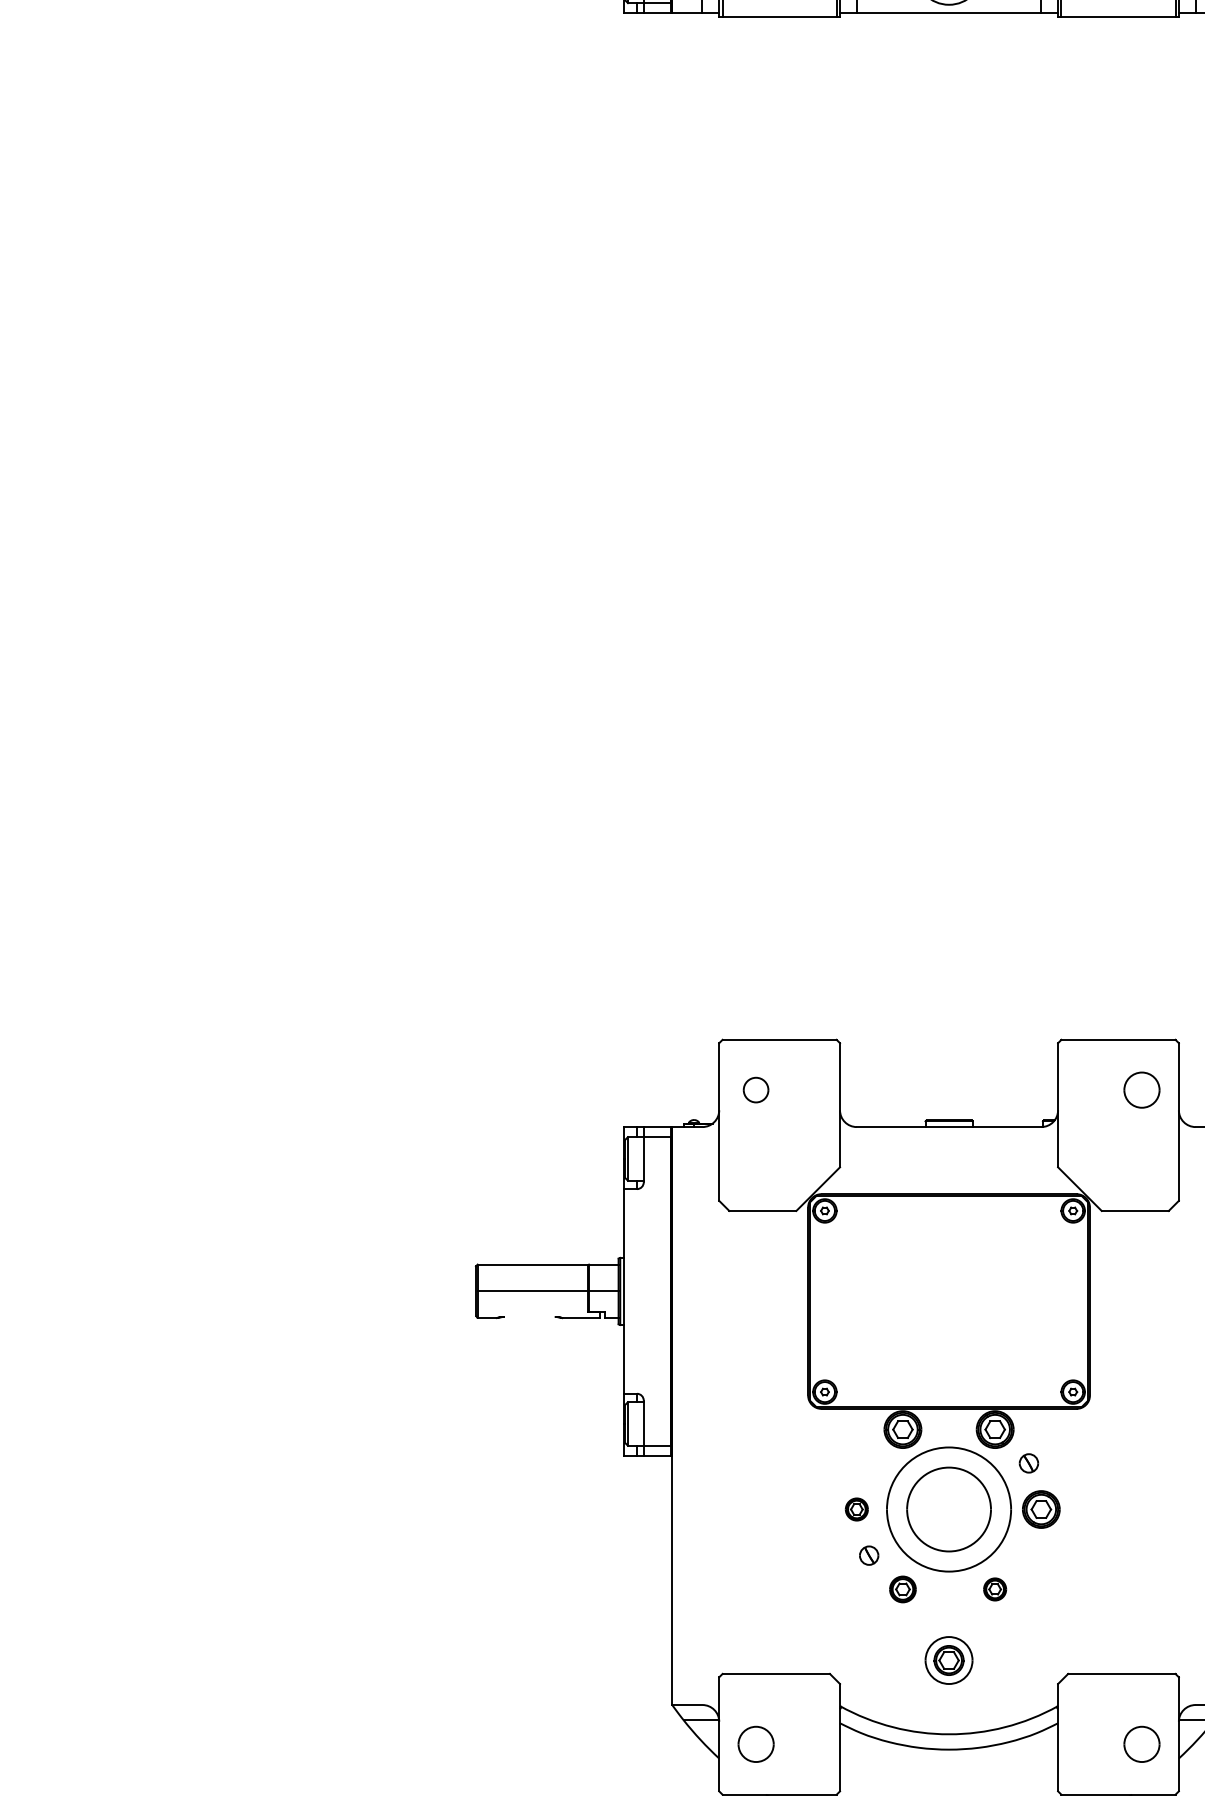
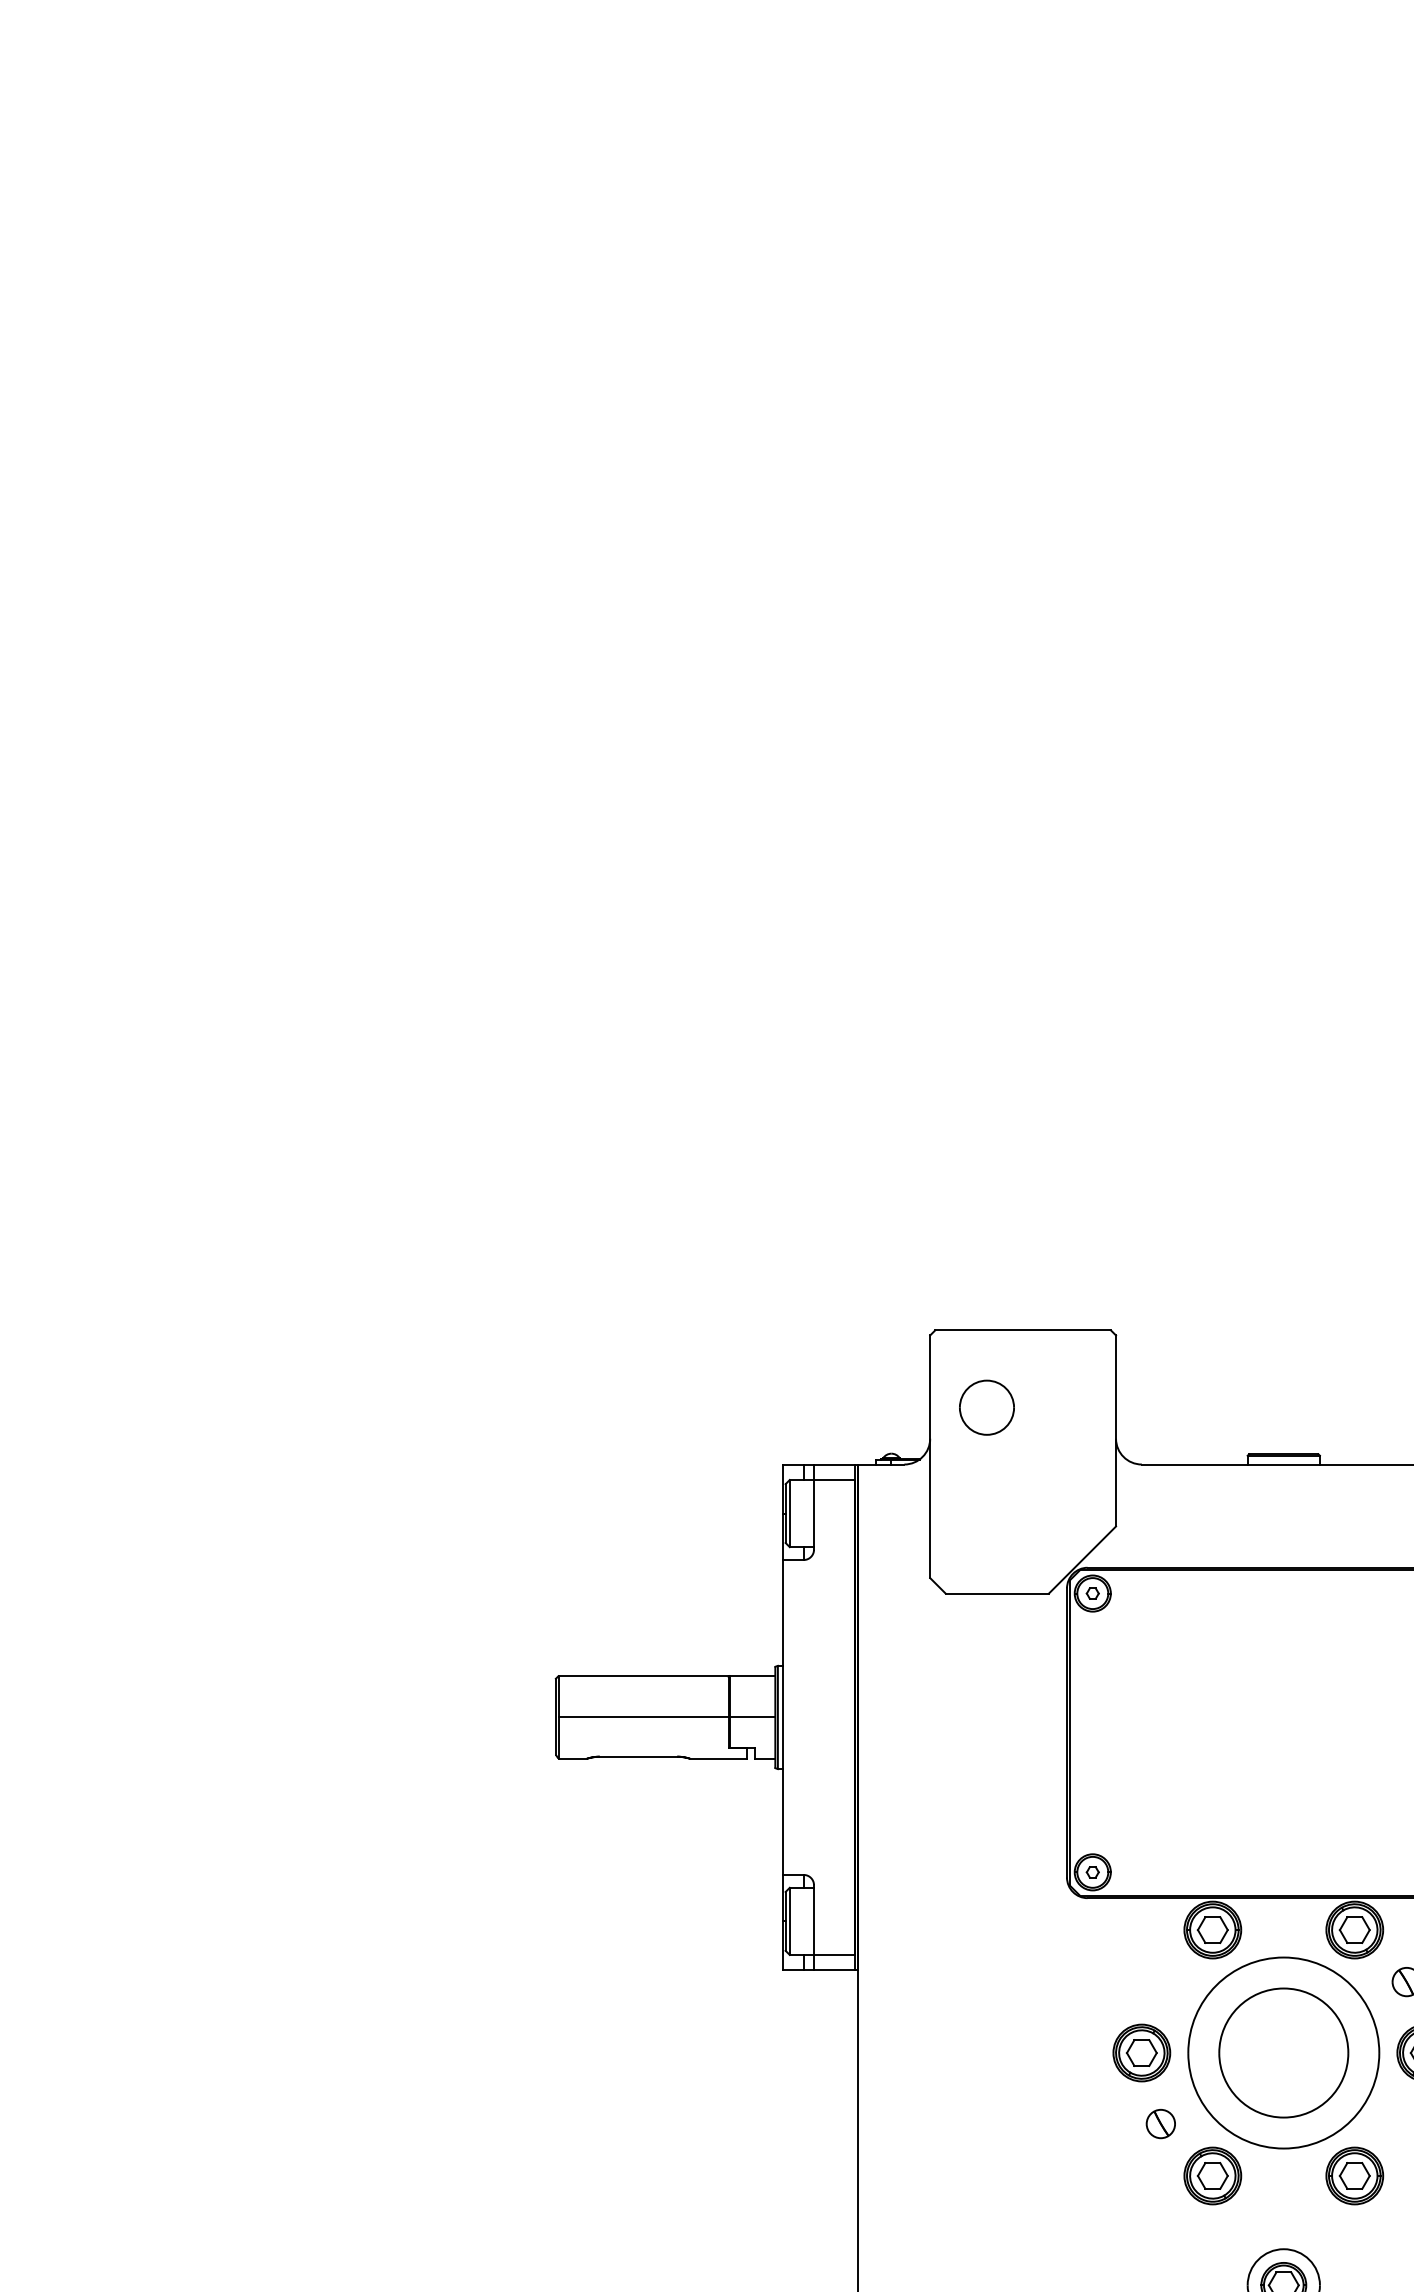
part: (755, 1089) -> (985, 1406), size x1.43
line: (529, 1316) -> (638, 1756), added
part: (856, 1509) -> (1141, 2052), size x1.67
part: (902, 1589) -> (1212, 2176), size x1.43
part: (994, 1589) -> (1353, 2176), size x1.67

